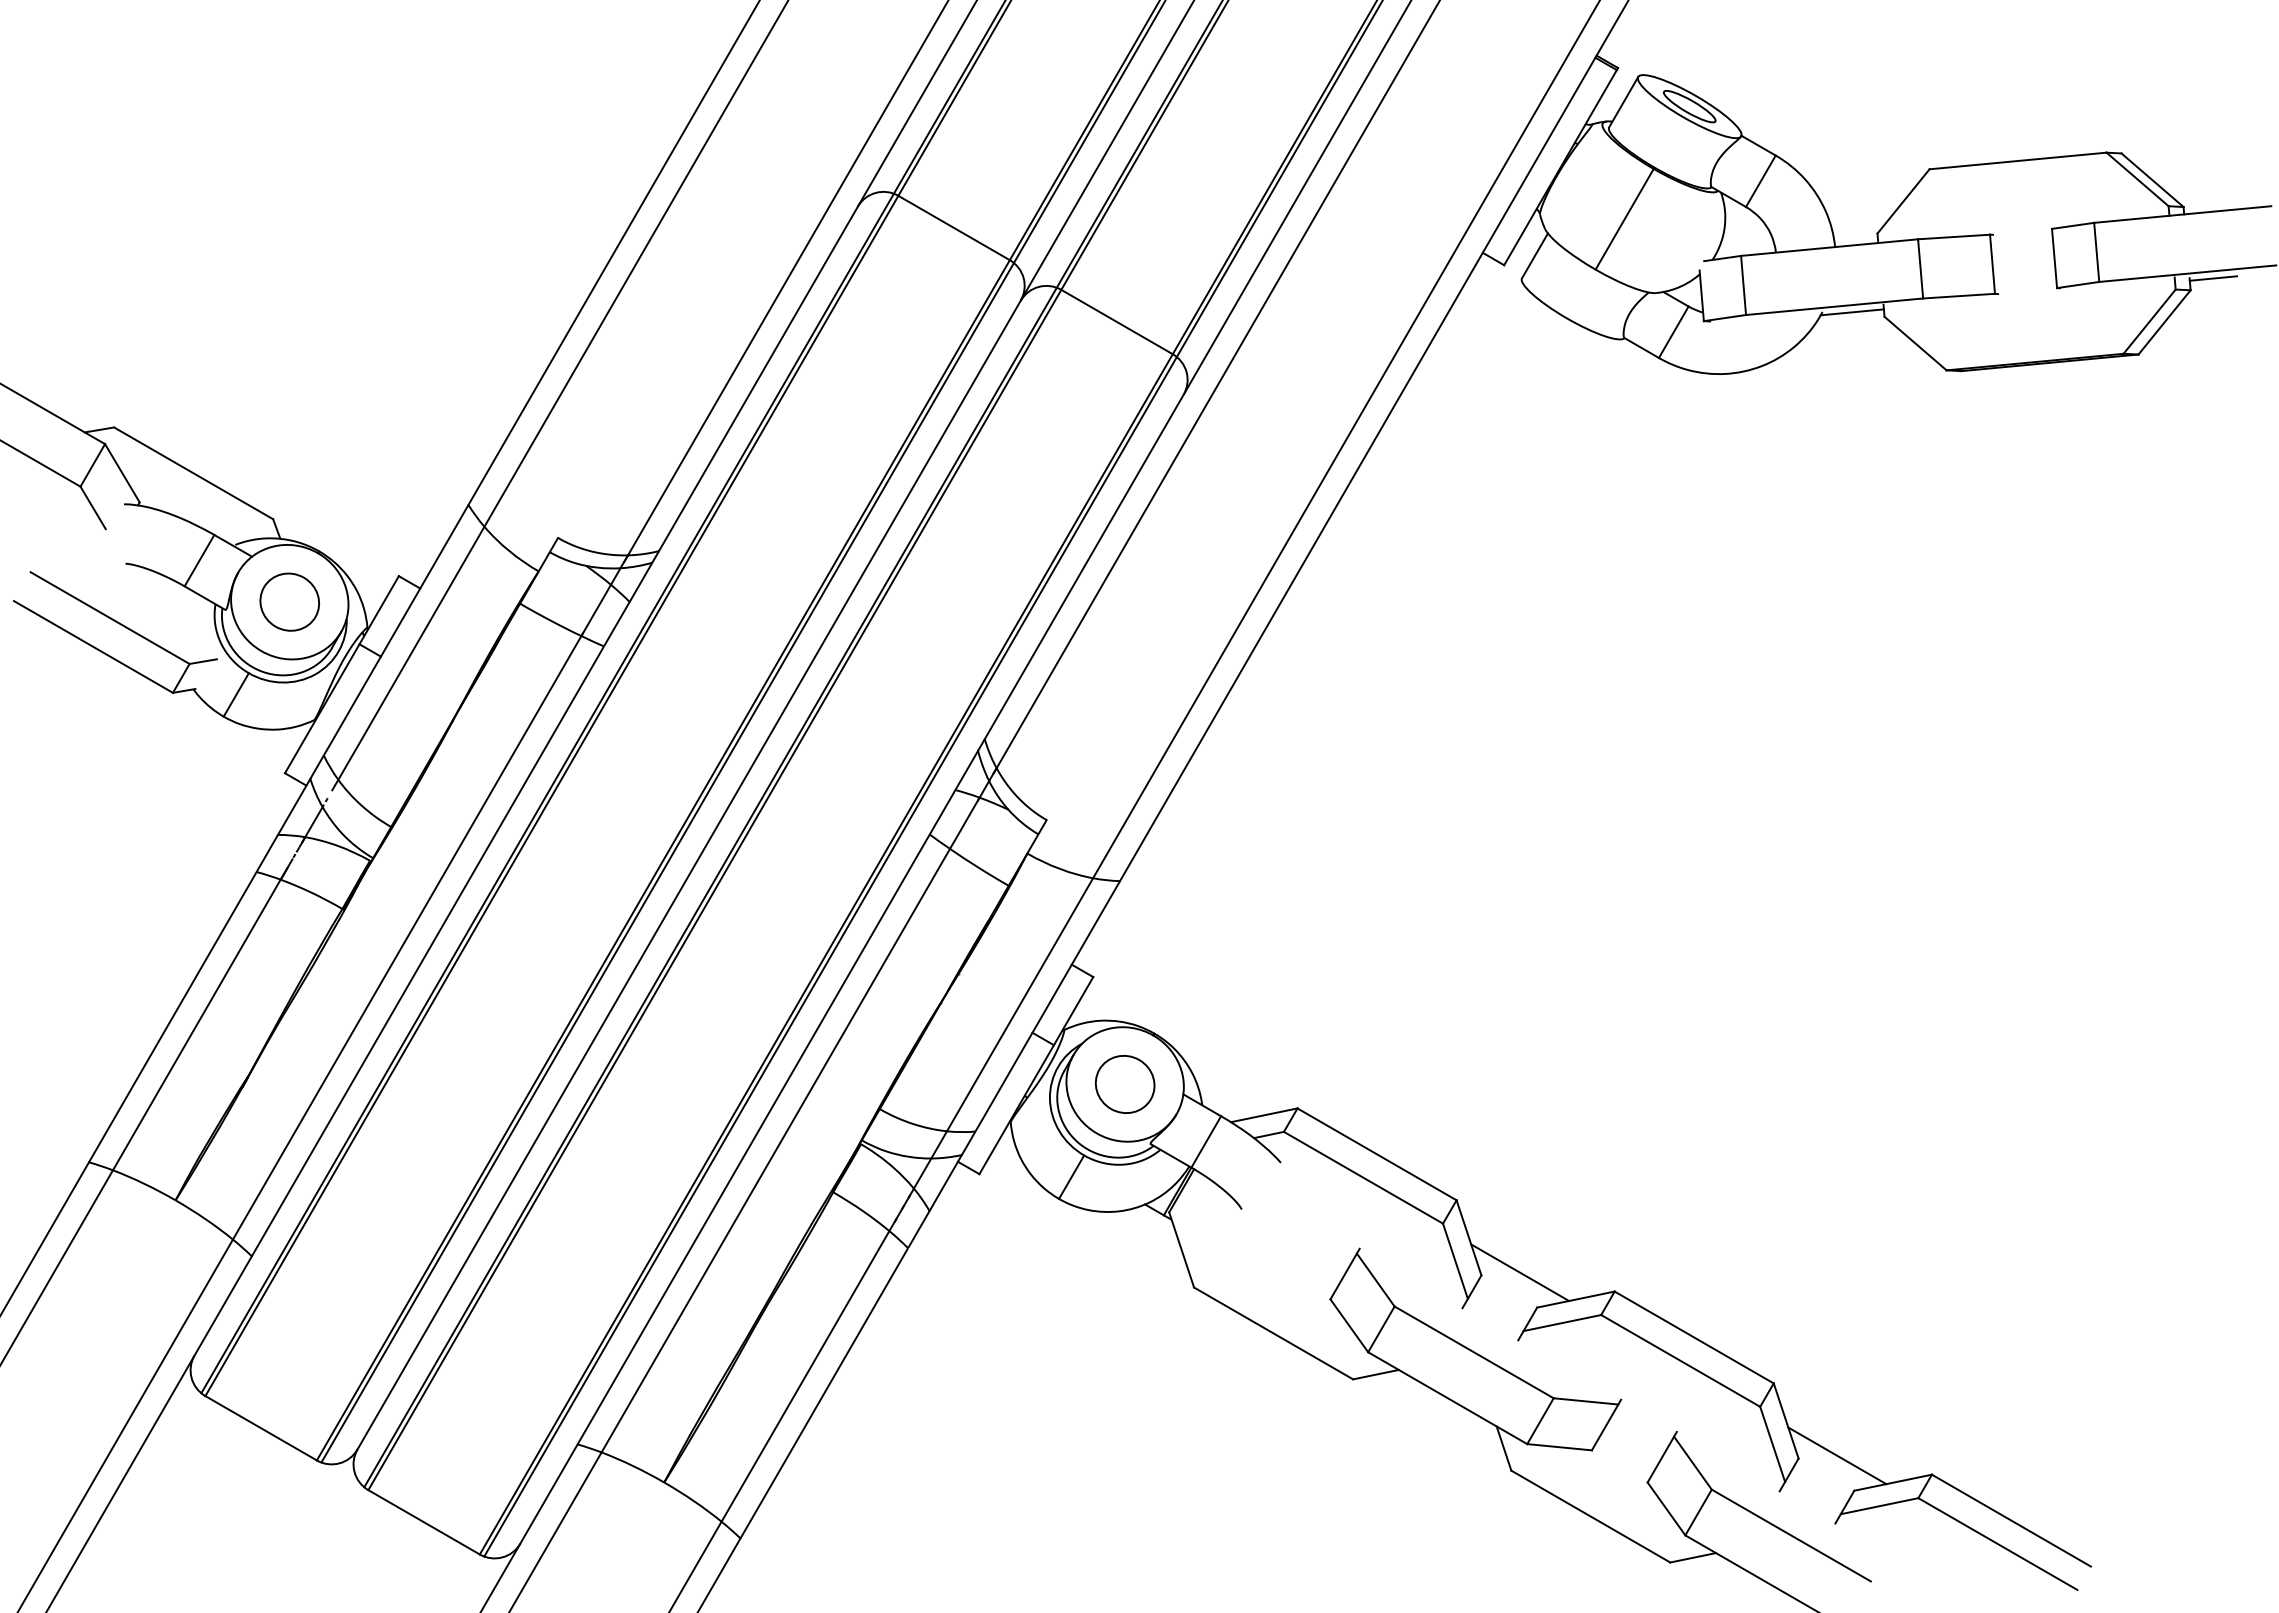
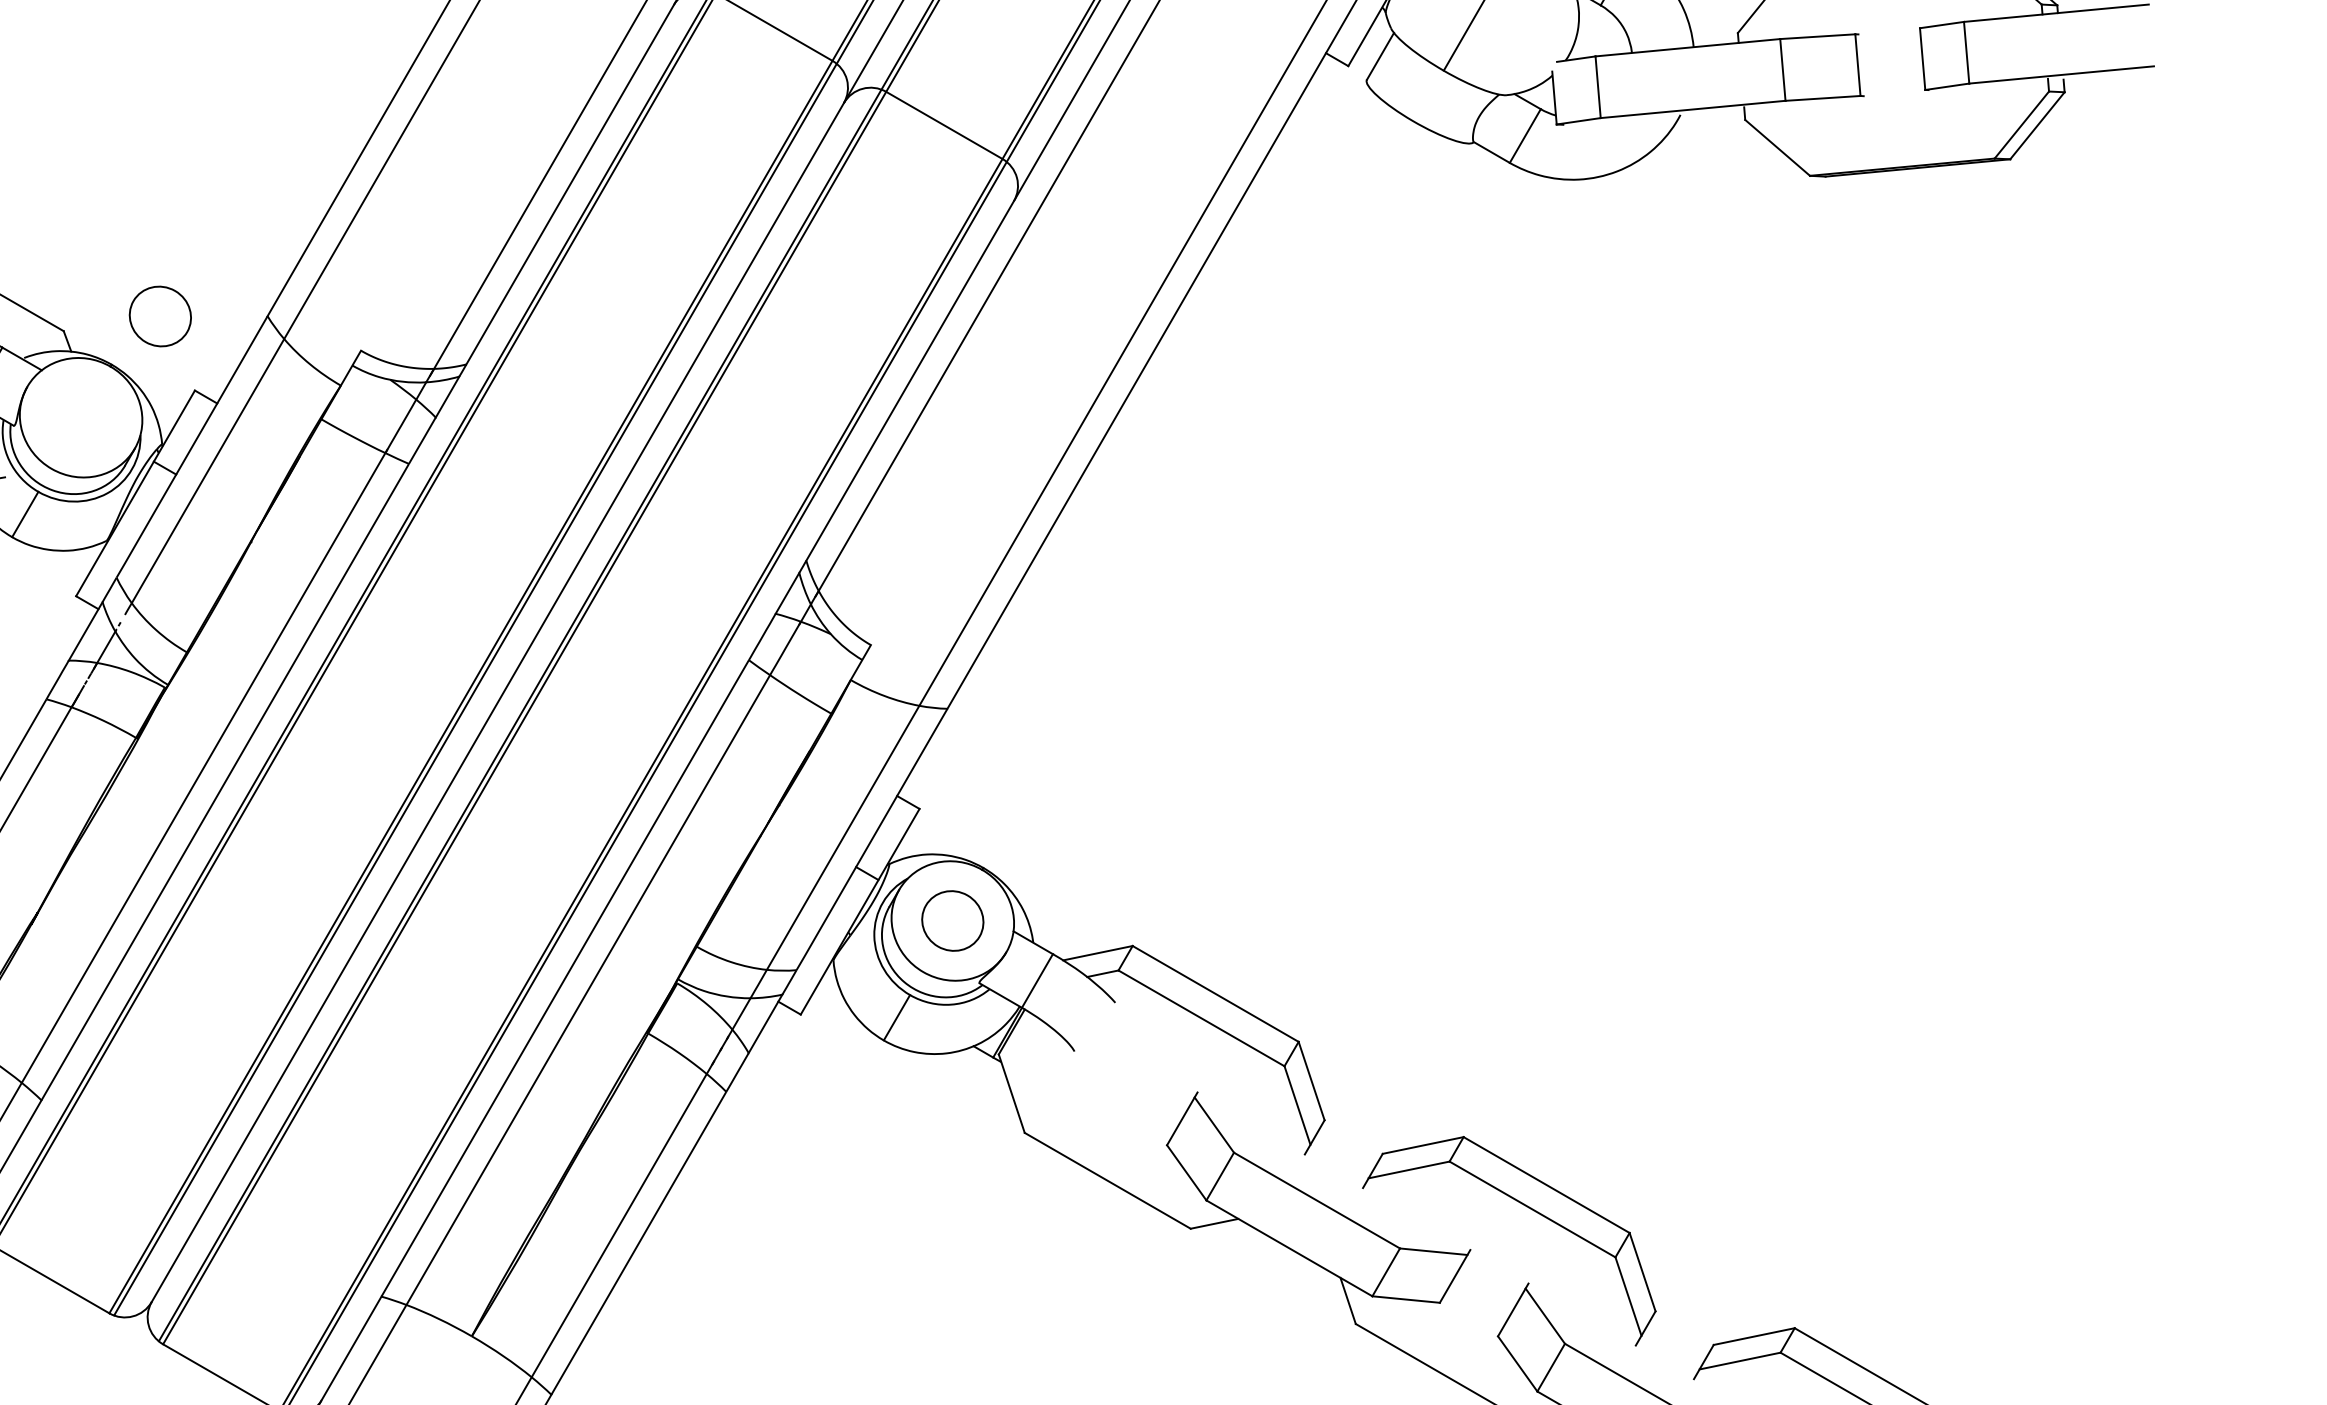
line: (2213, 278) -> (2088, 79), removed
line: (1851, 312) -> (1710, 115), removed
part: (289, 601) -> (160, 315), moved
line: (1520, 1272) -> (1365, 1117), removed
line: (1837, 1455) -> (1696, 1308), removed

